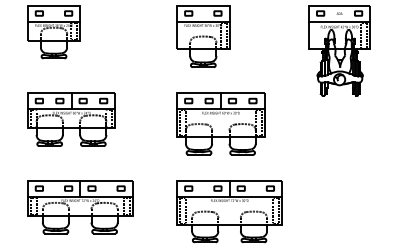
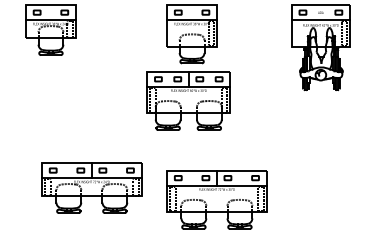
part: (71, 119) -> (67, 112), removed
part: (220, 123) -> (188, 100), moved
part: (80, 207) -> (92, 188), moved

